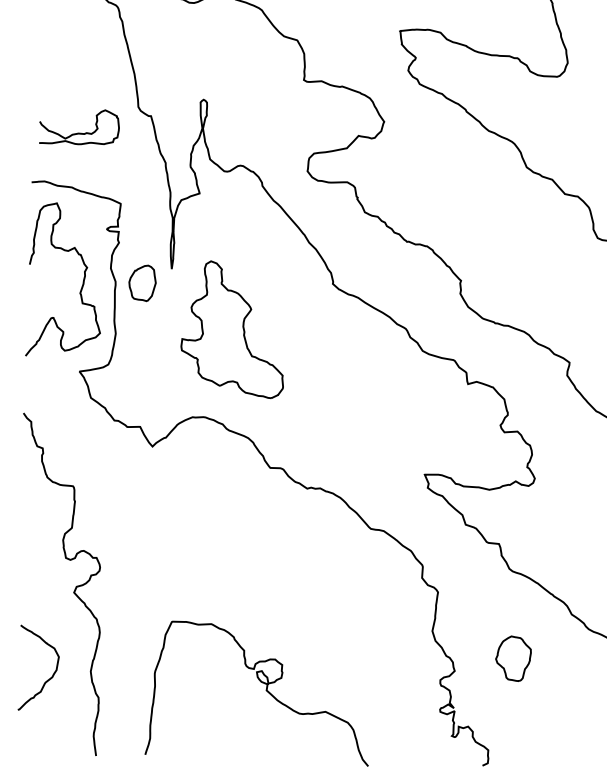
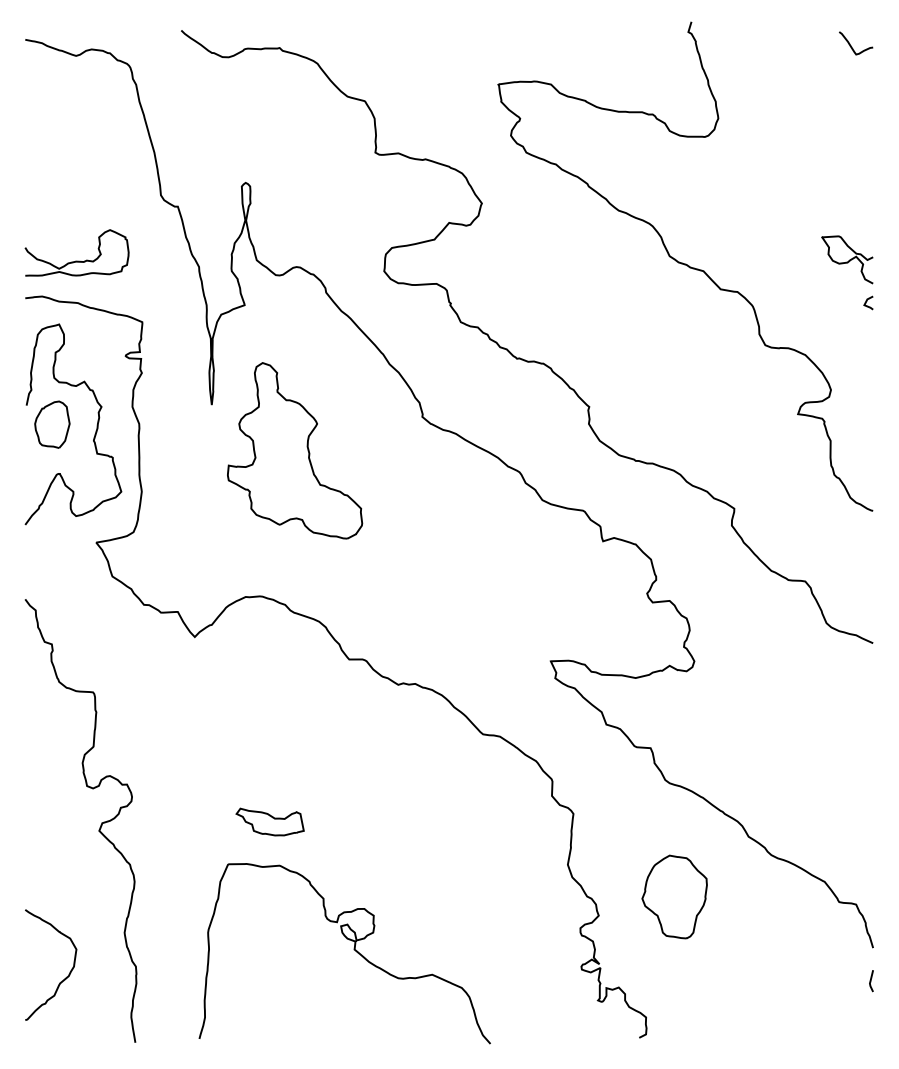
curve: (78, 132) -> (76, 260), moved
part: (142, 283) -> (52, 424), moved
part: (233, 329) -> (295, 450), moved
part: (204, 589) -> (269, 821), added
part: (513, 658) -> (674, 896), size x1.43
curve: (49, 678) -> (65, 977), moved

